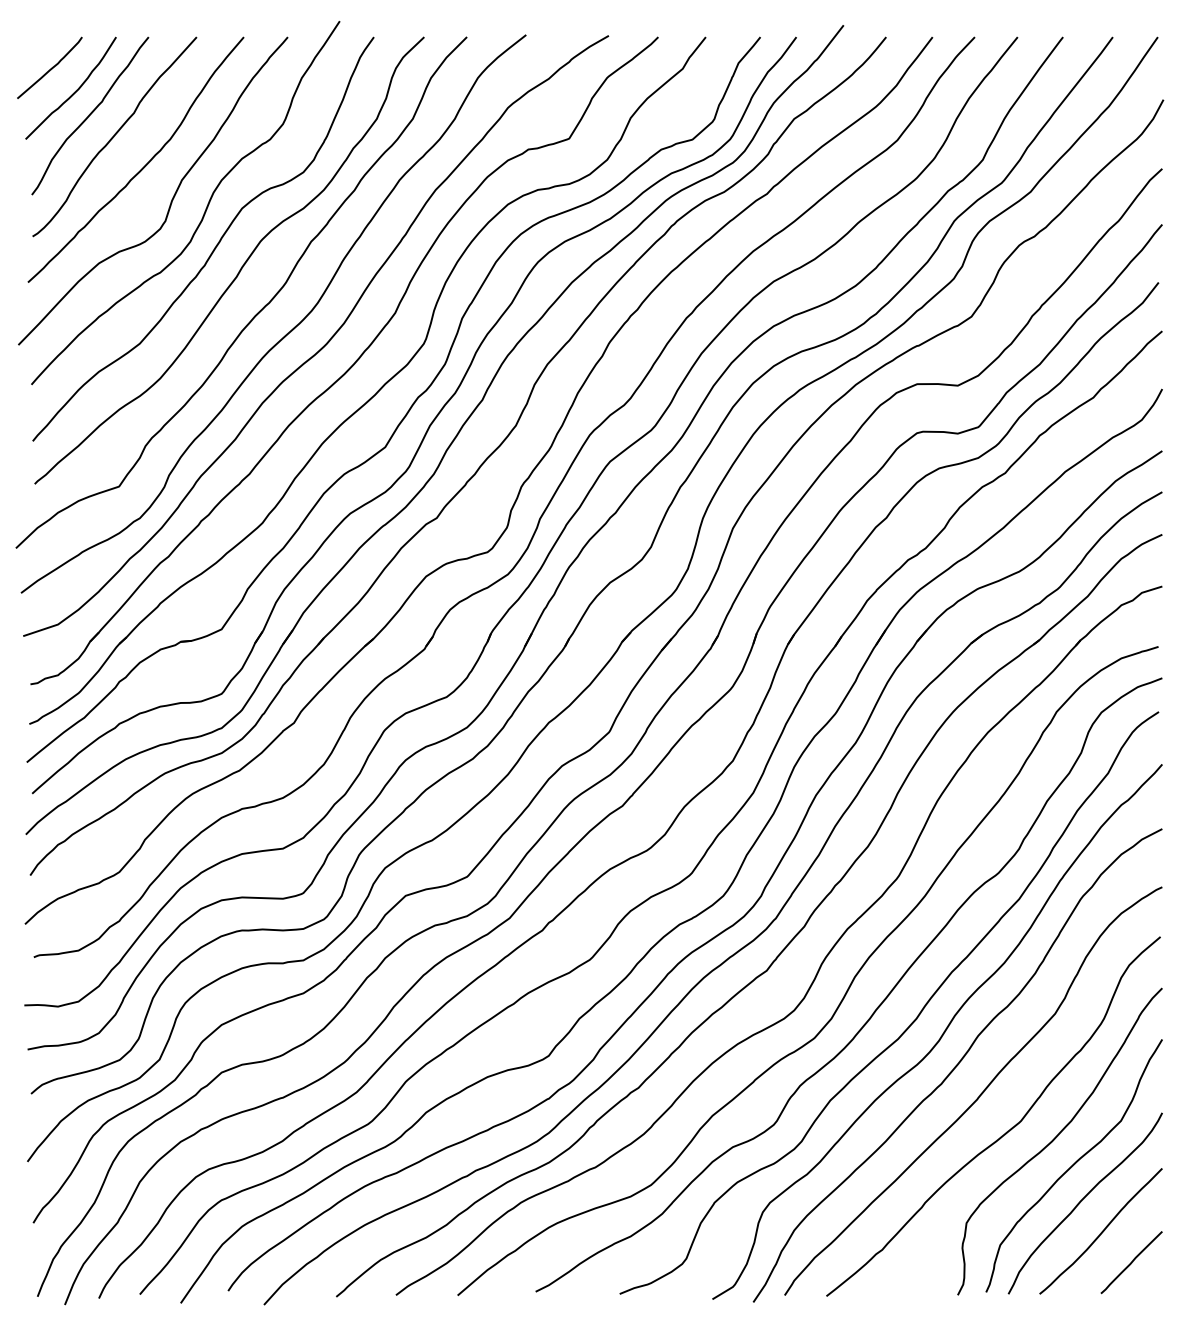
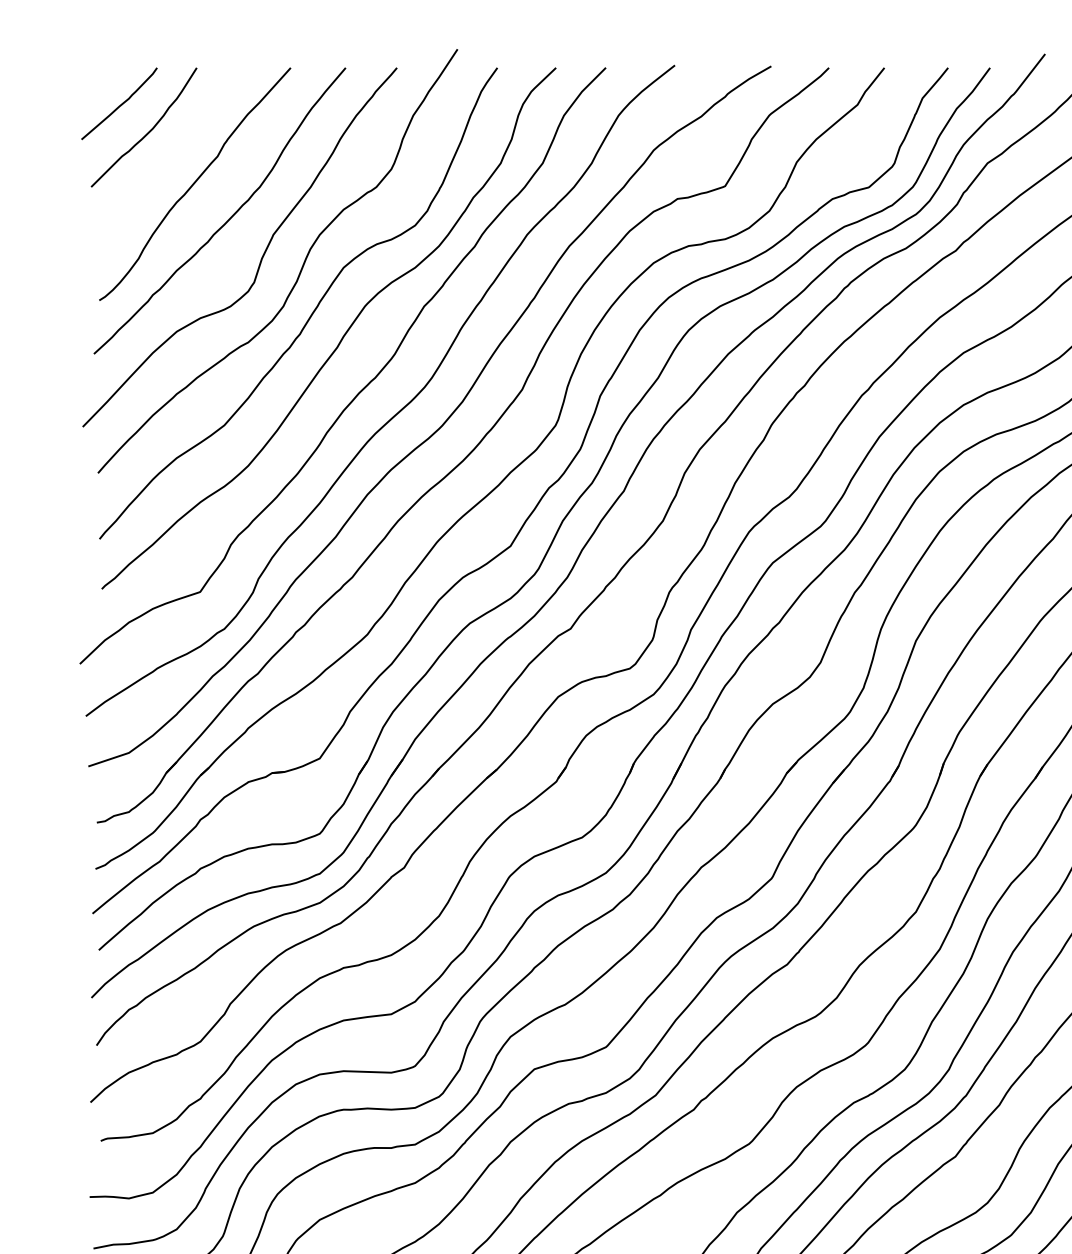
curve: (90, 115) -> (166, 159), removed

